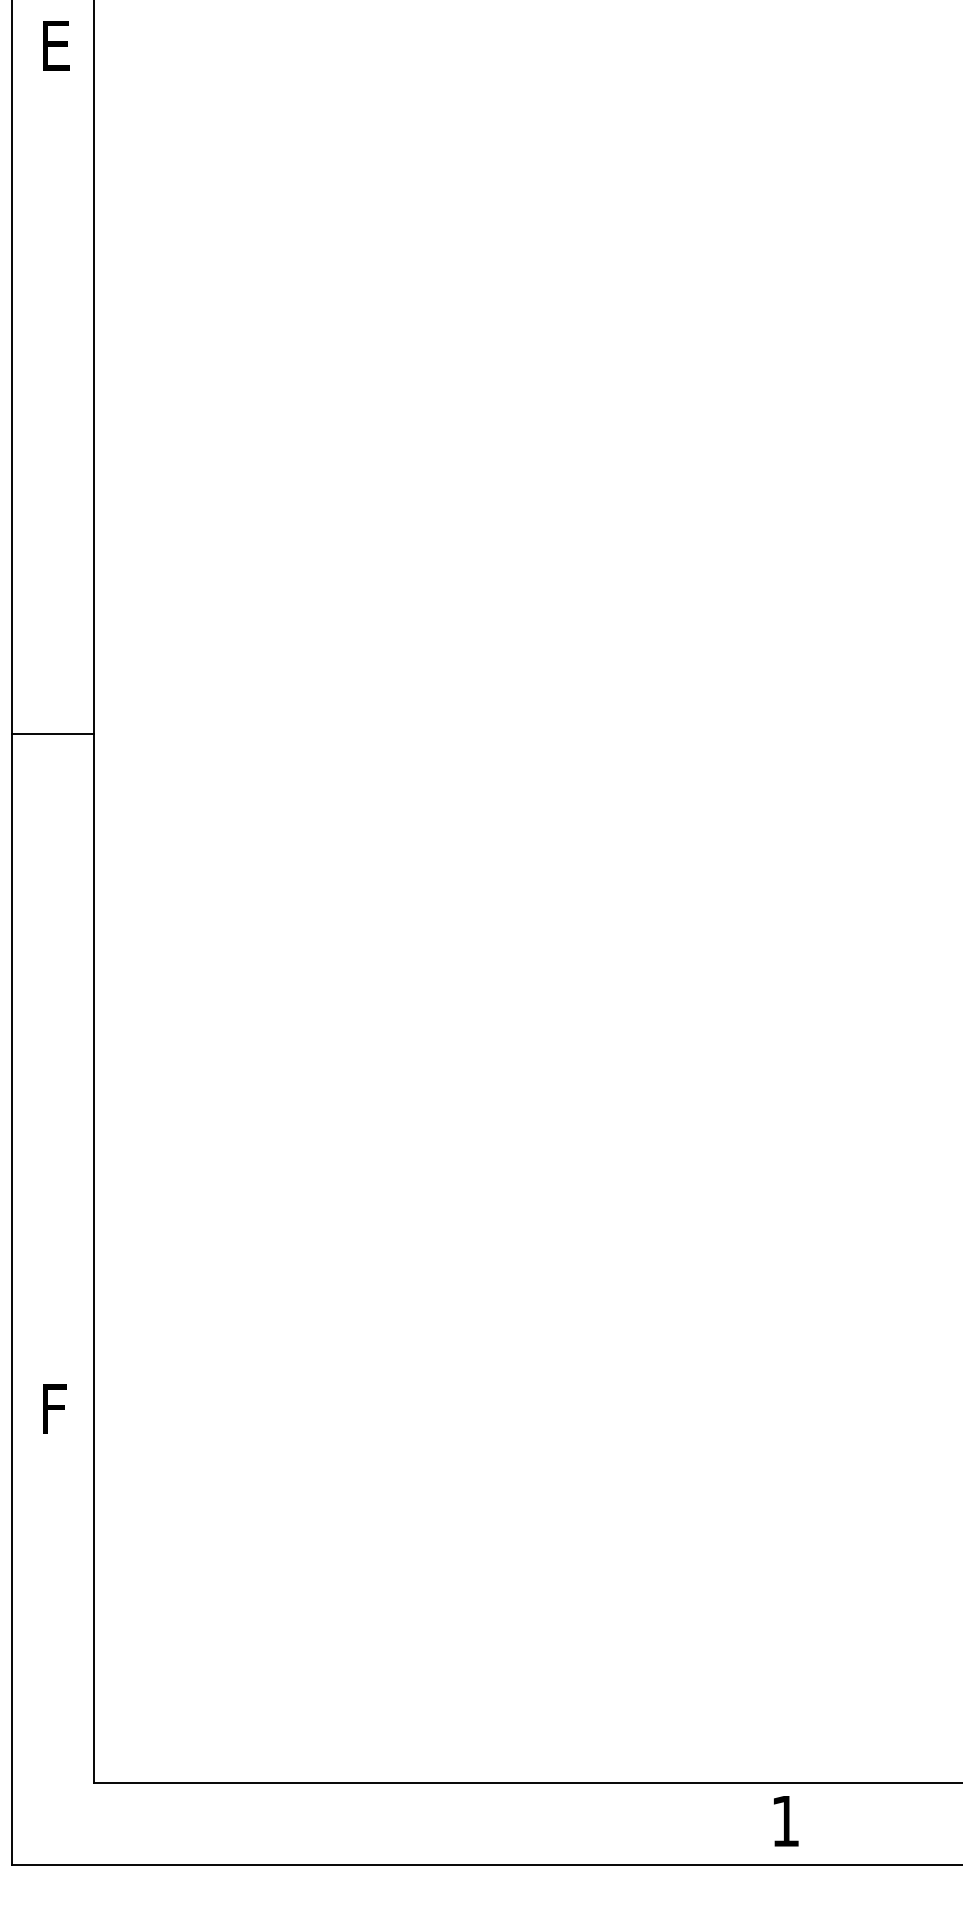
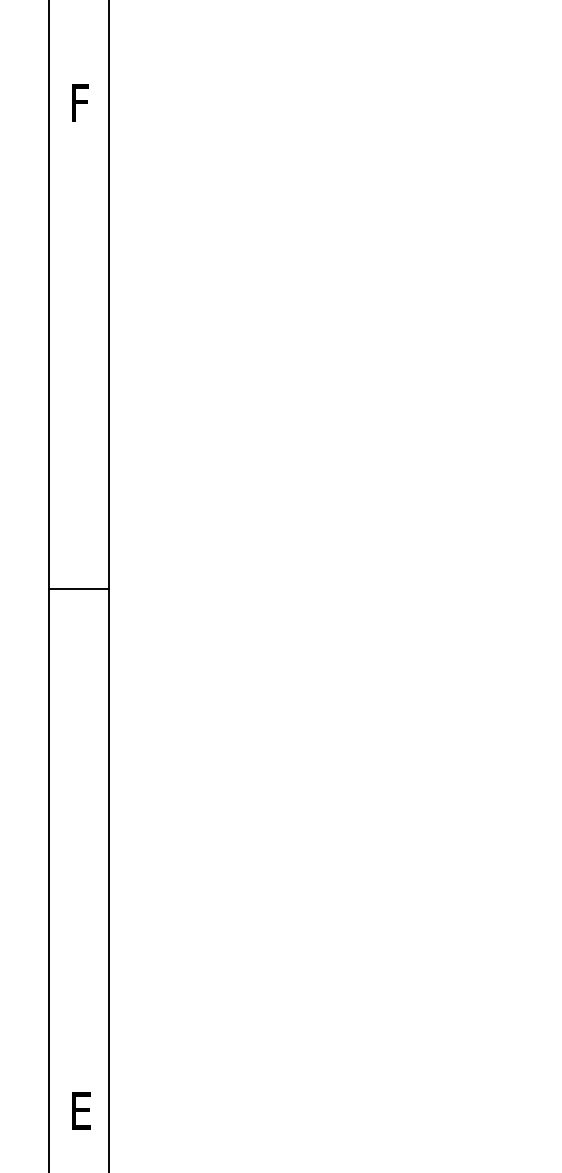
text: (58, 45) -> (83, 102), E -> F
line: (52, 733) -> (78, 588), moved
text: (58, 1408) -> (83, 1110), F -> E

